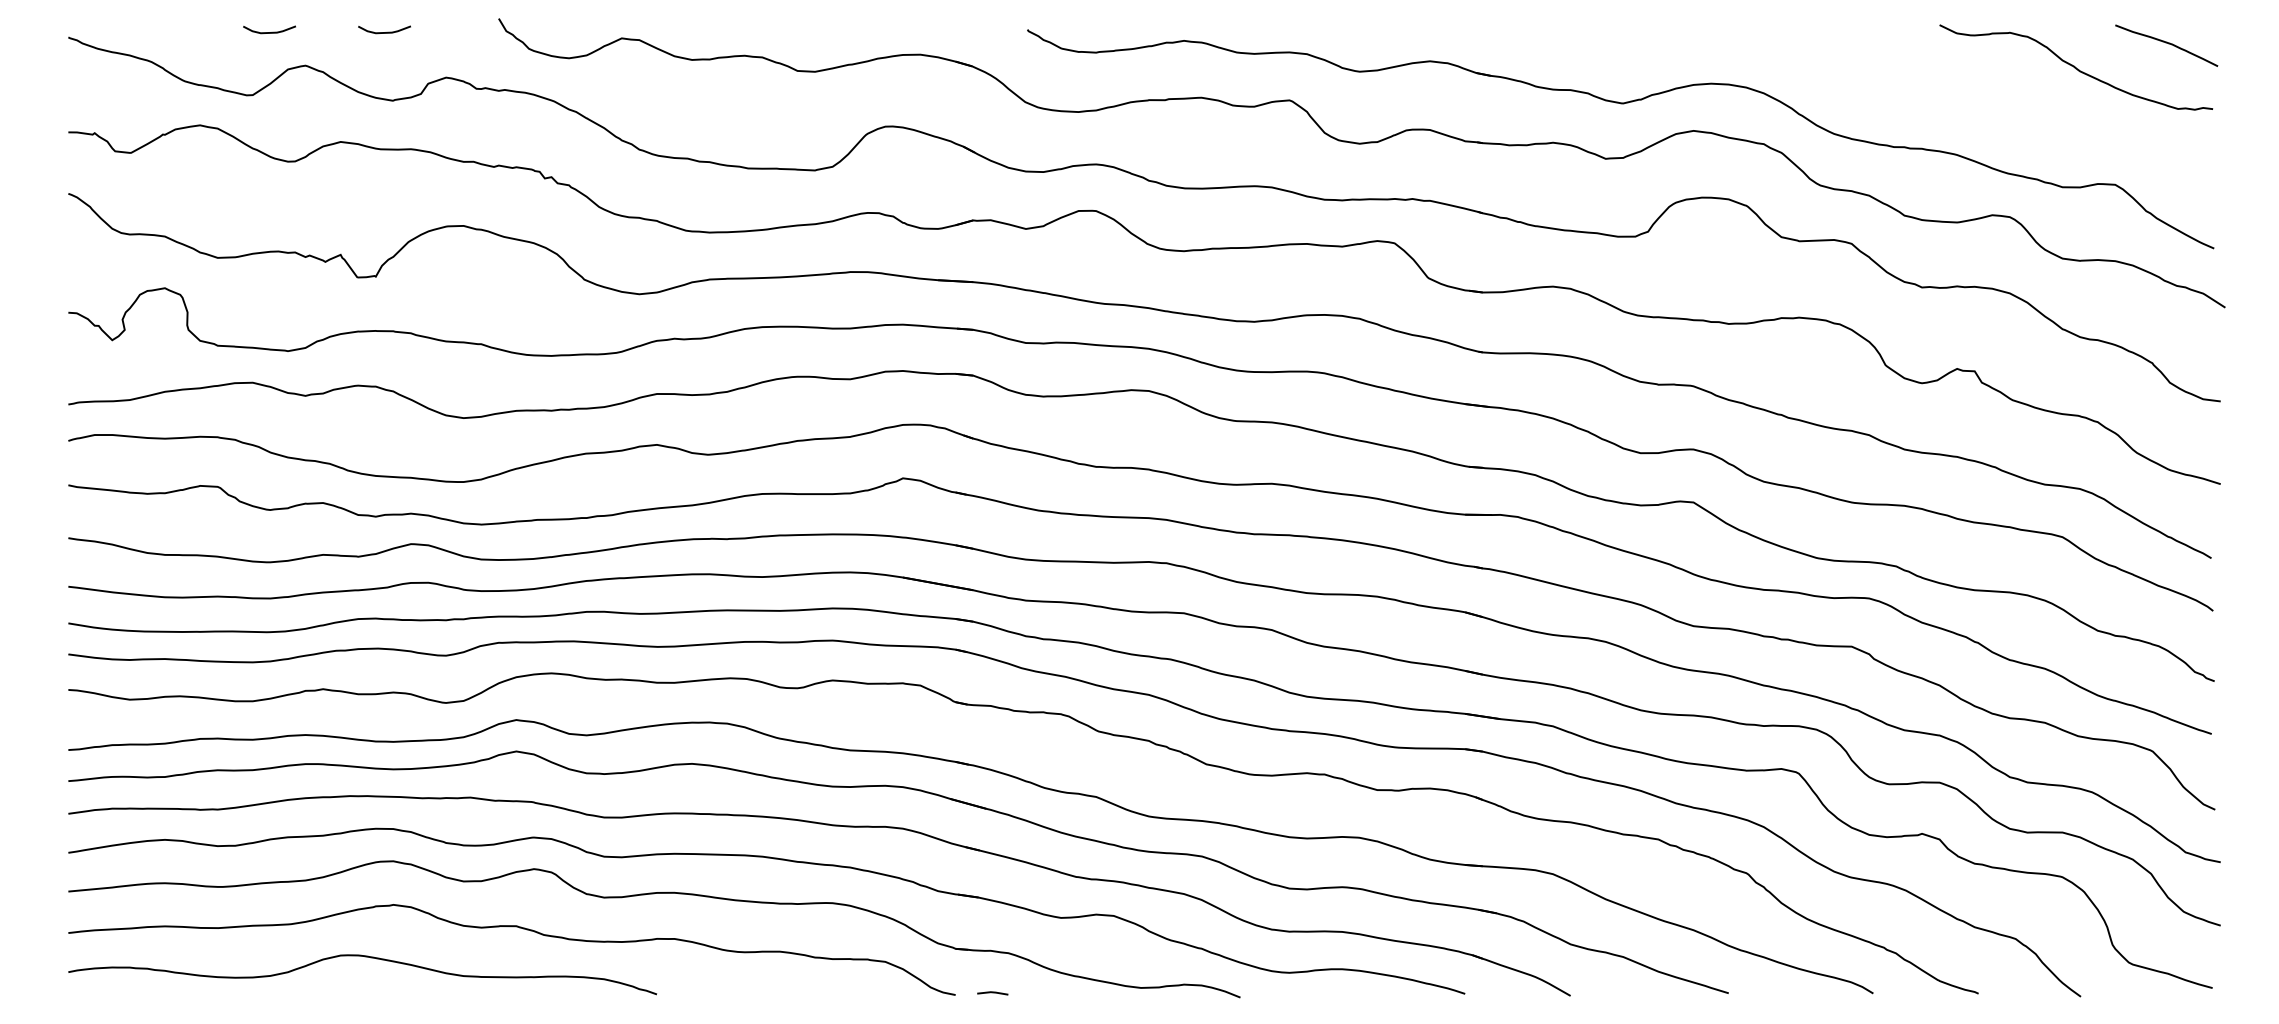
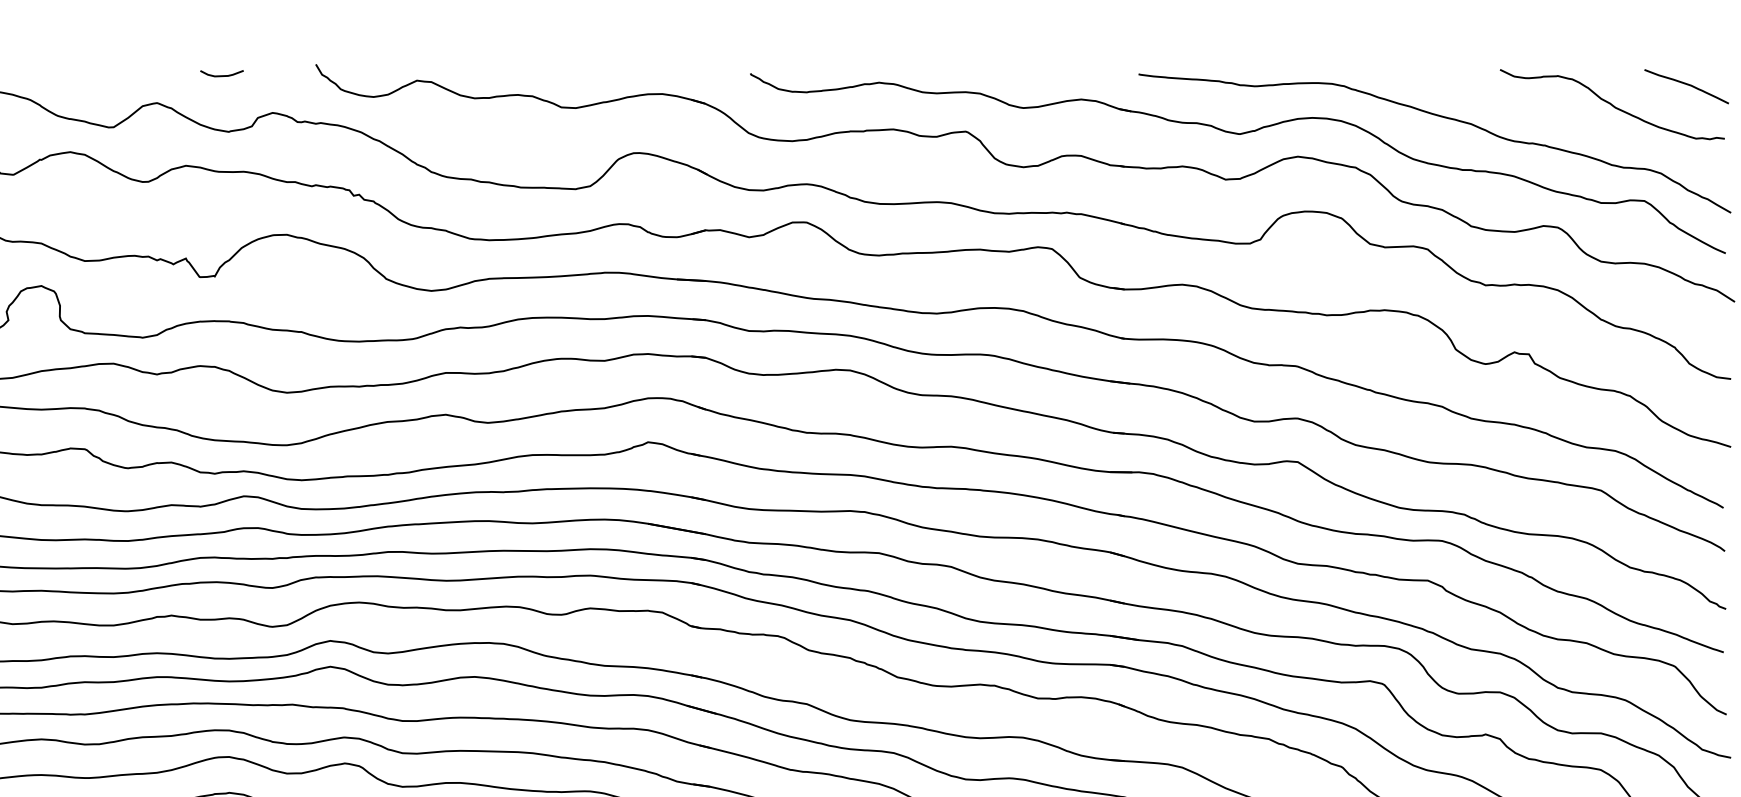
curve: (269, 32) -> (127, 75), removed
curve: (1865, 82) -> (1439, 116), added

